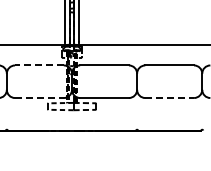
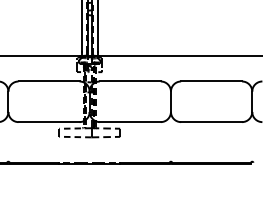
line: (38, 65) -> (47, 81), dashed -> solid
line: (39, 98) -> (49, 122), dashed -> solid
line: (170, 98) -> (212, 122), dashed -> solid

